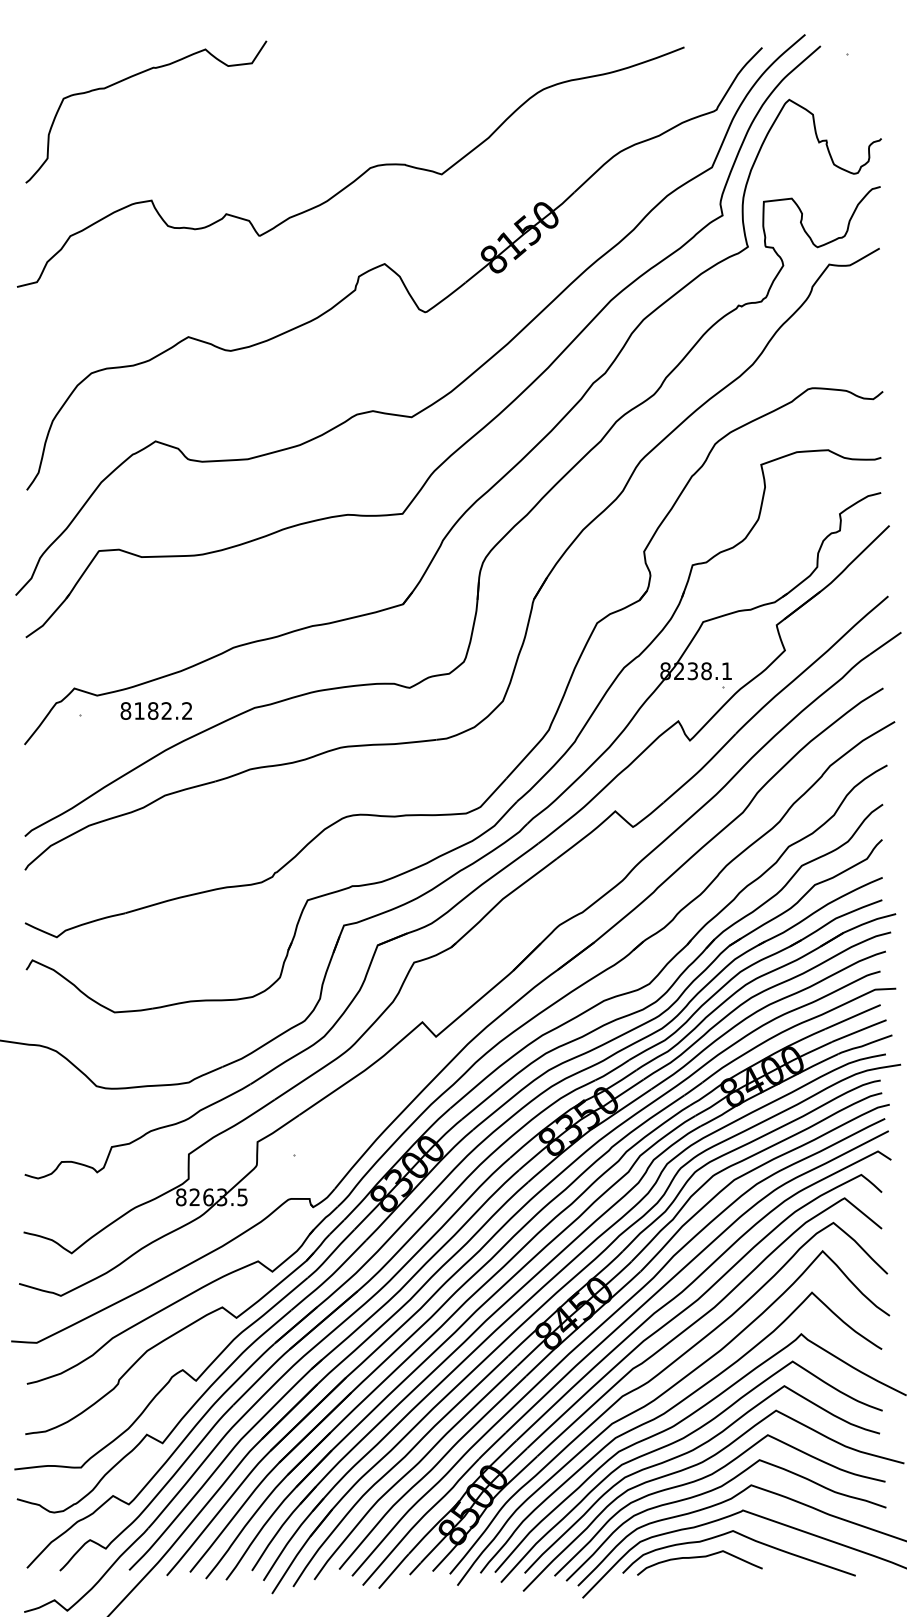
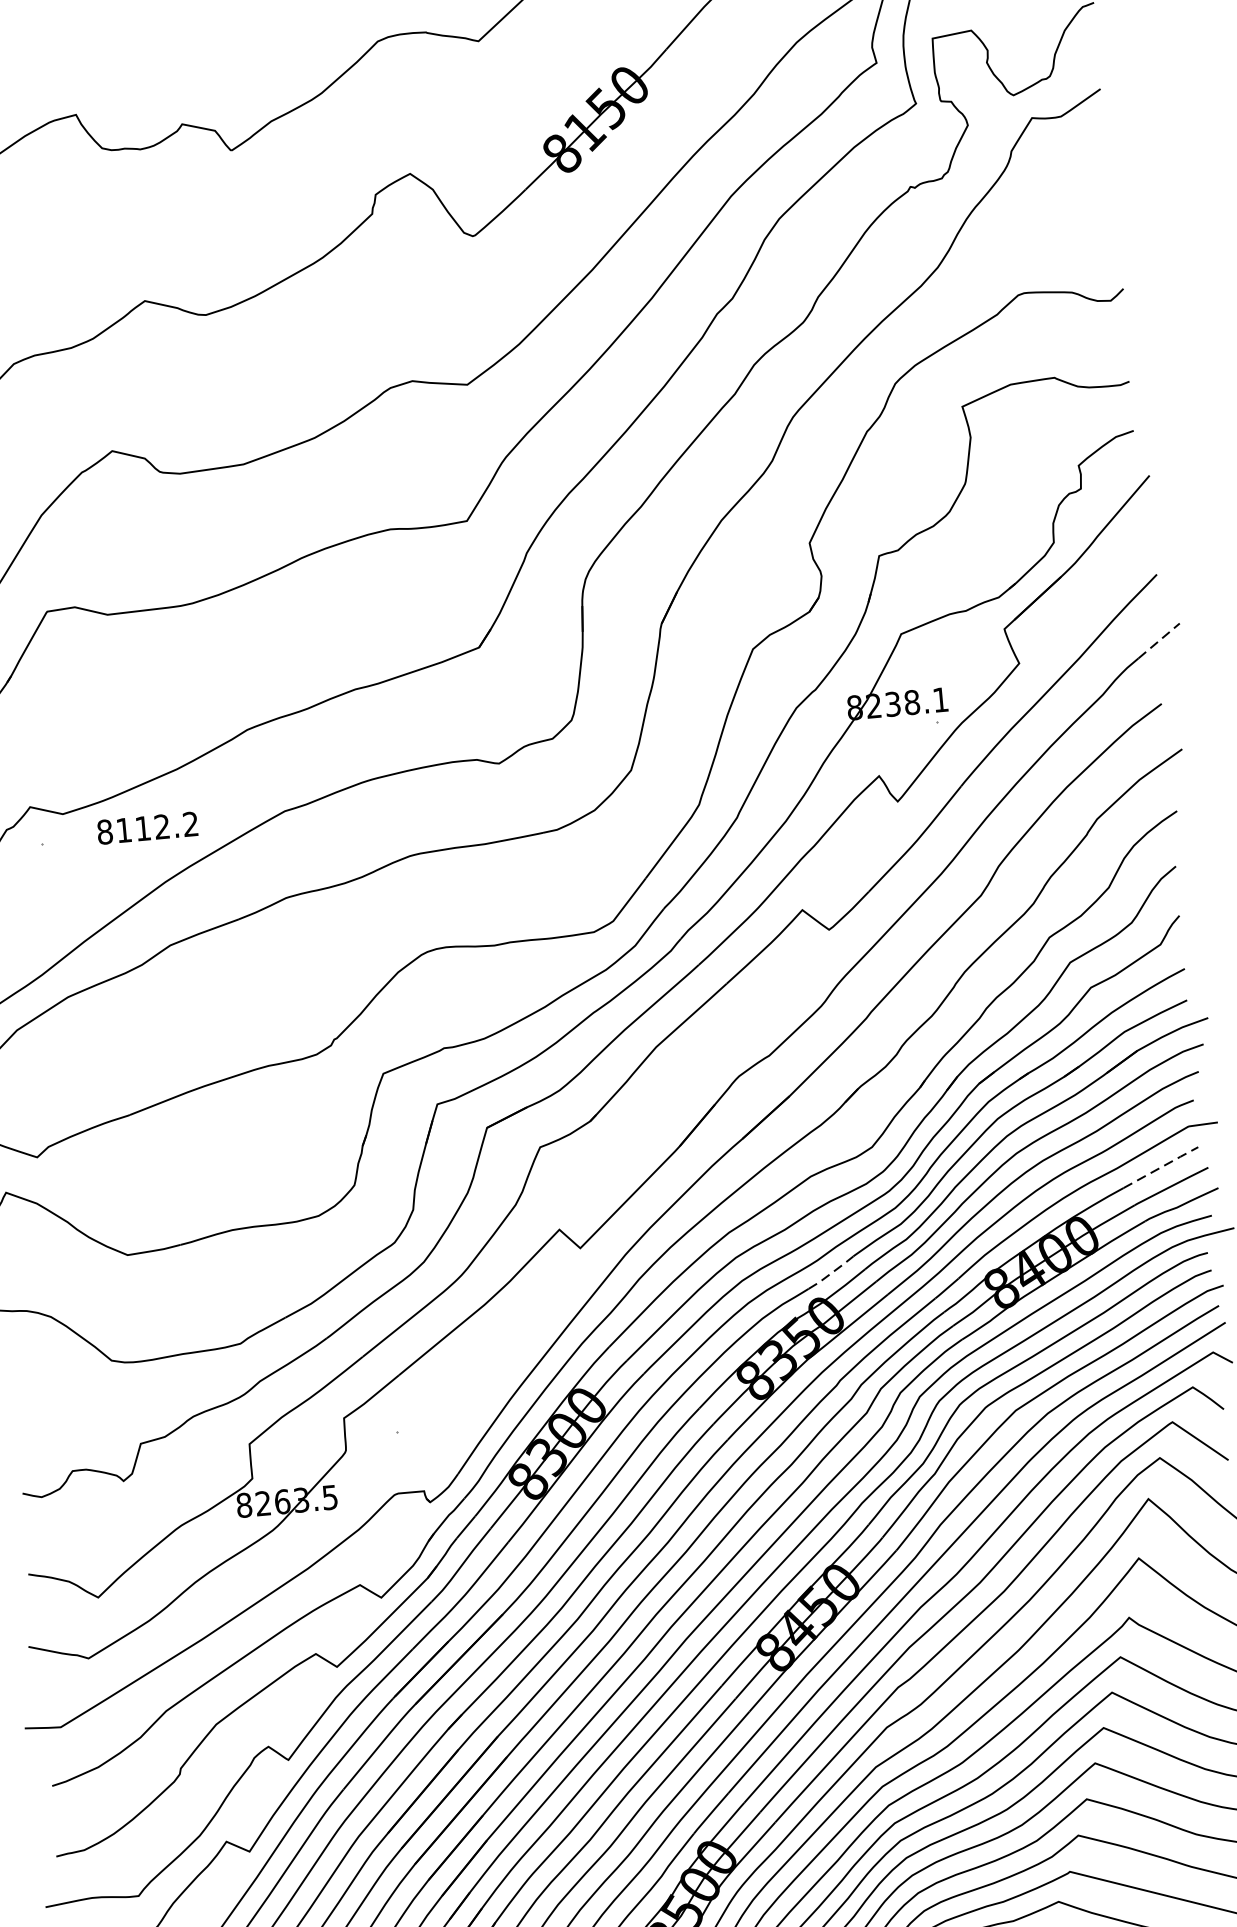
line: (886, 643) -> (1160, 640), solid -> dashed
text: (153, 710) -> (143, 827), 8182.2 -> 8112.2
line: (853, 1016) -> (1161, 1166), solid -> dashed
line: (612, 1070) -> (831, 1272), solid -> dashed

